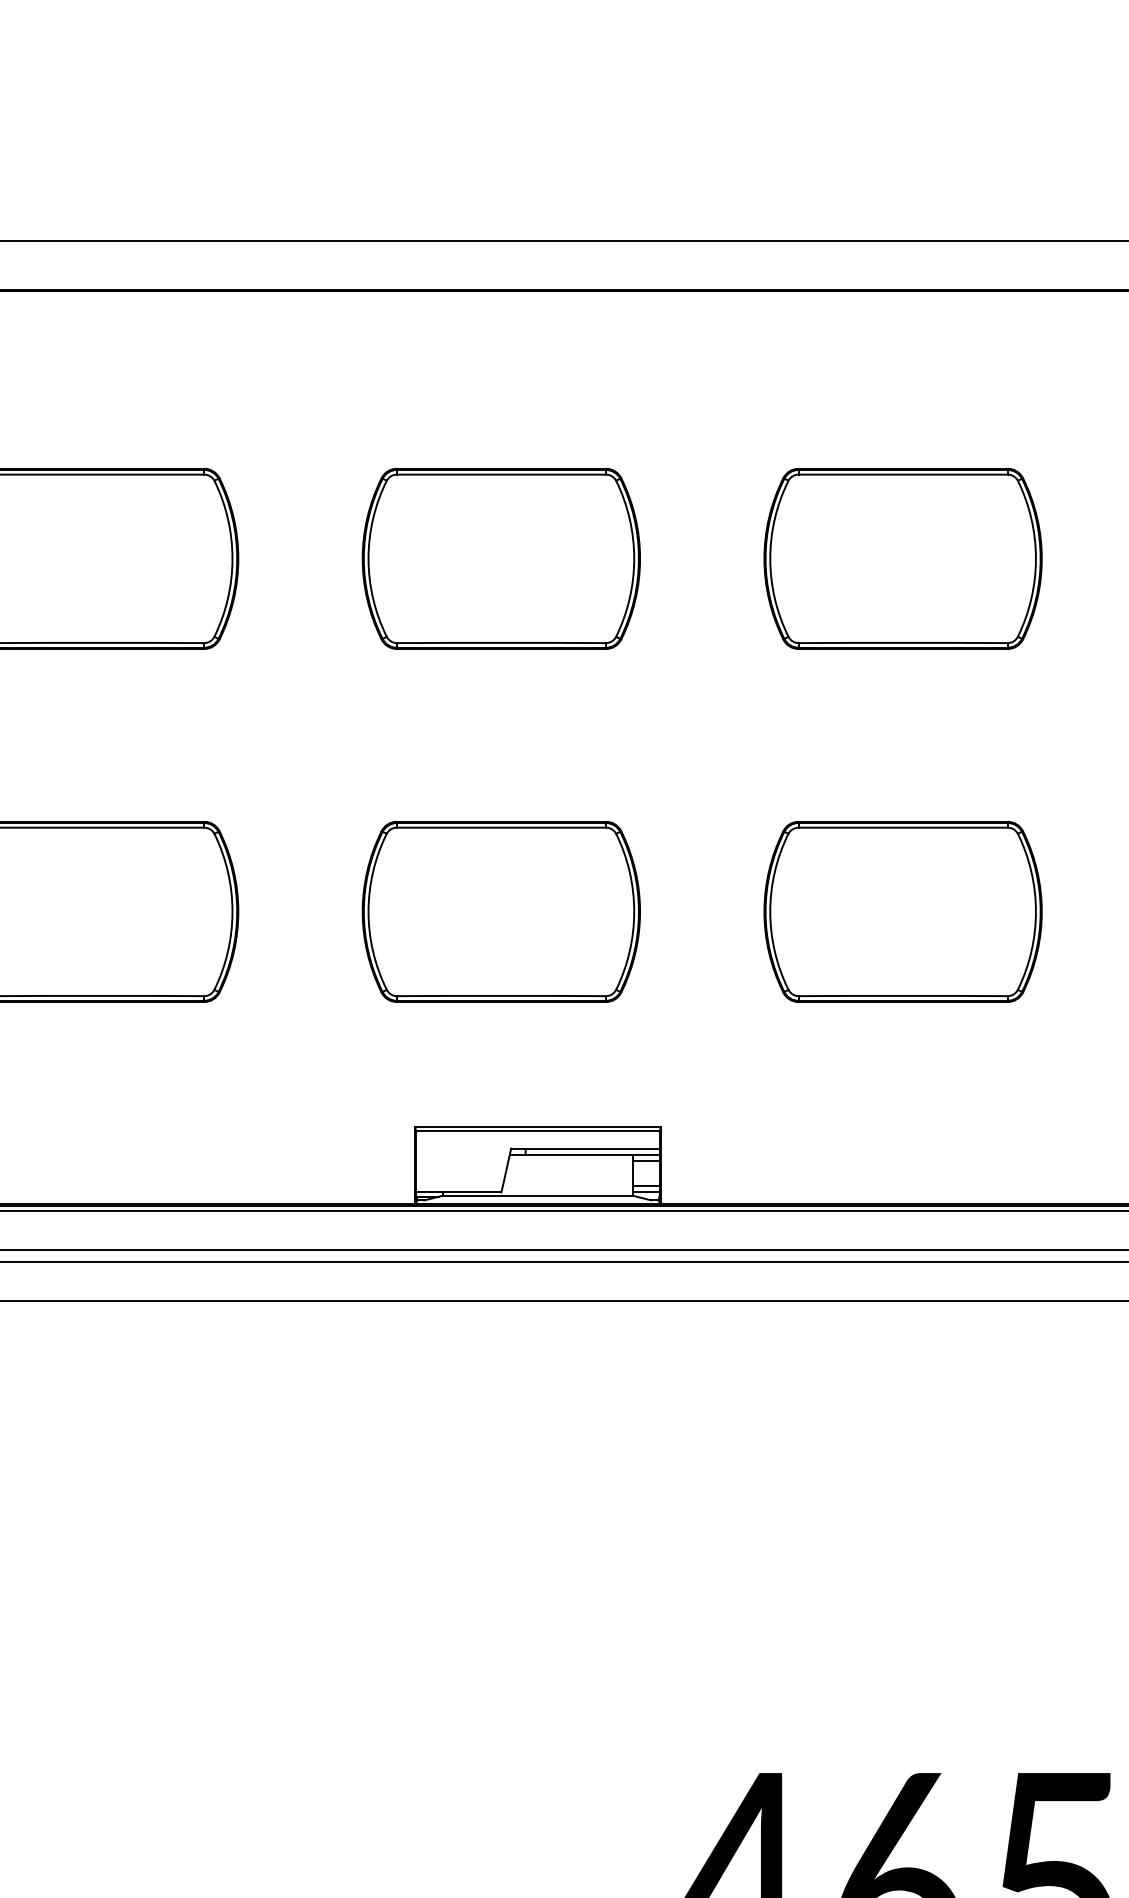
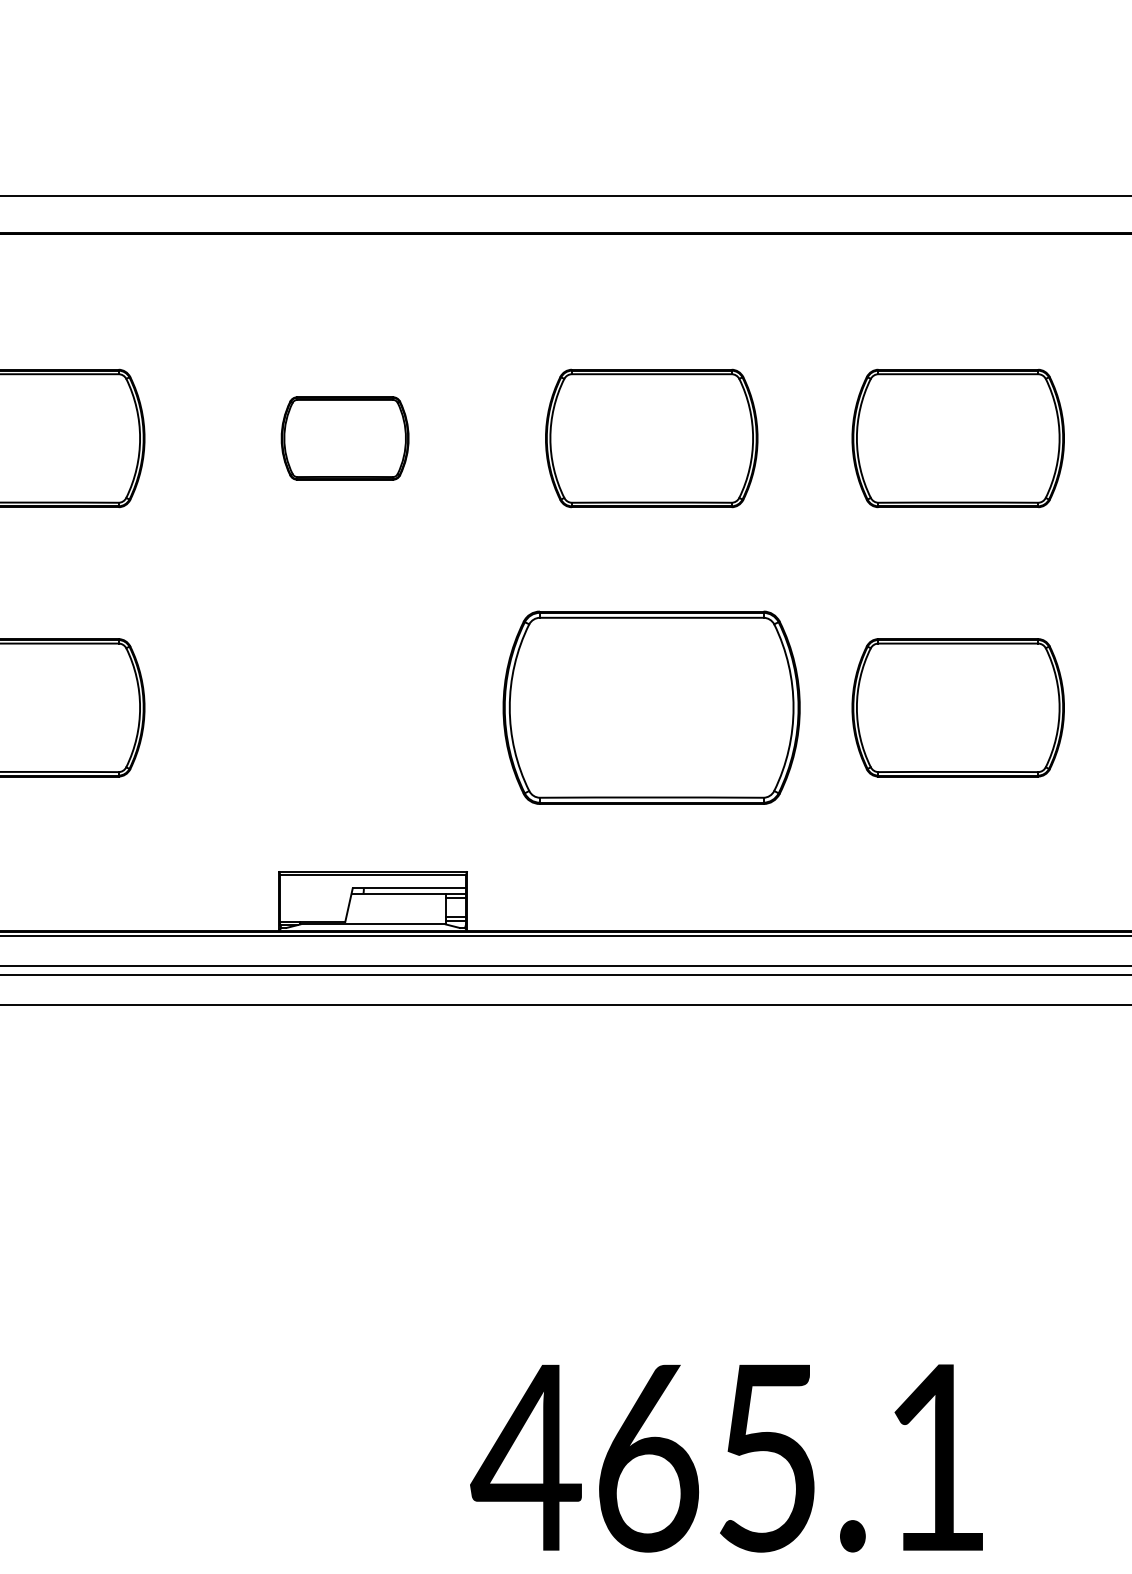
part: (500, 558) -> (344, 438), size x0.6
part: (500, 911) -> (344, 707), removed
part: (902, 911) -> (651, 707), size x1.4

